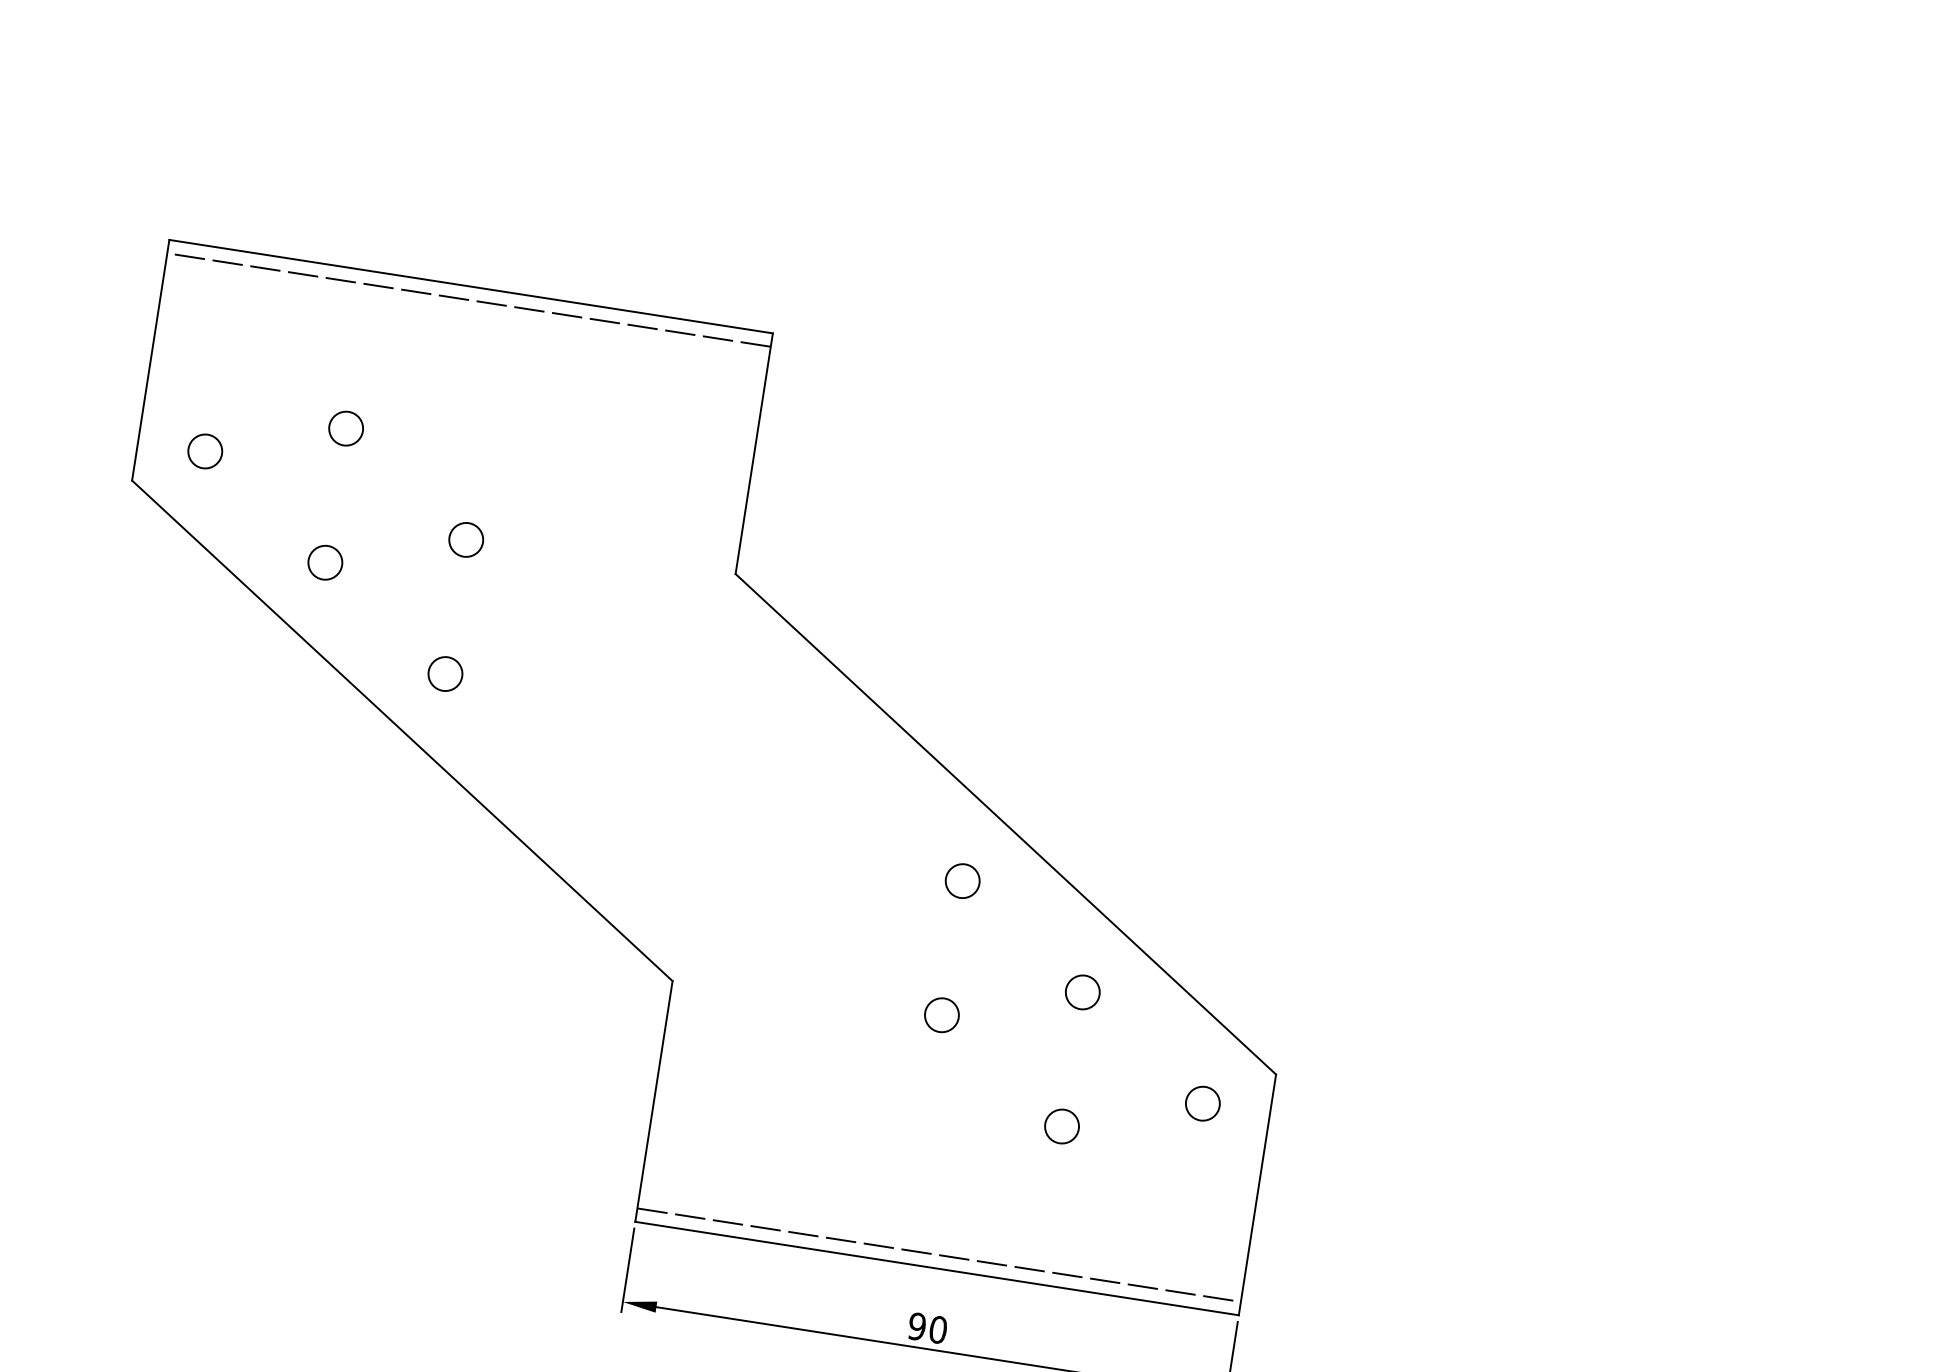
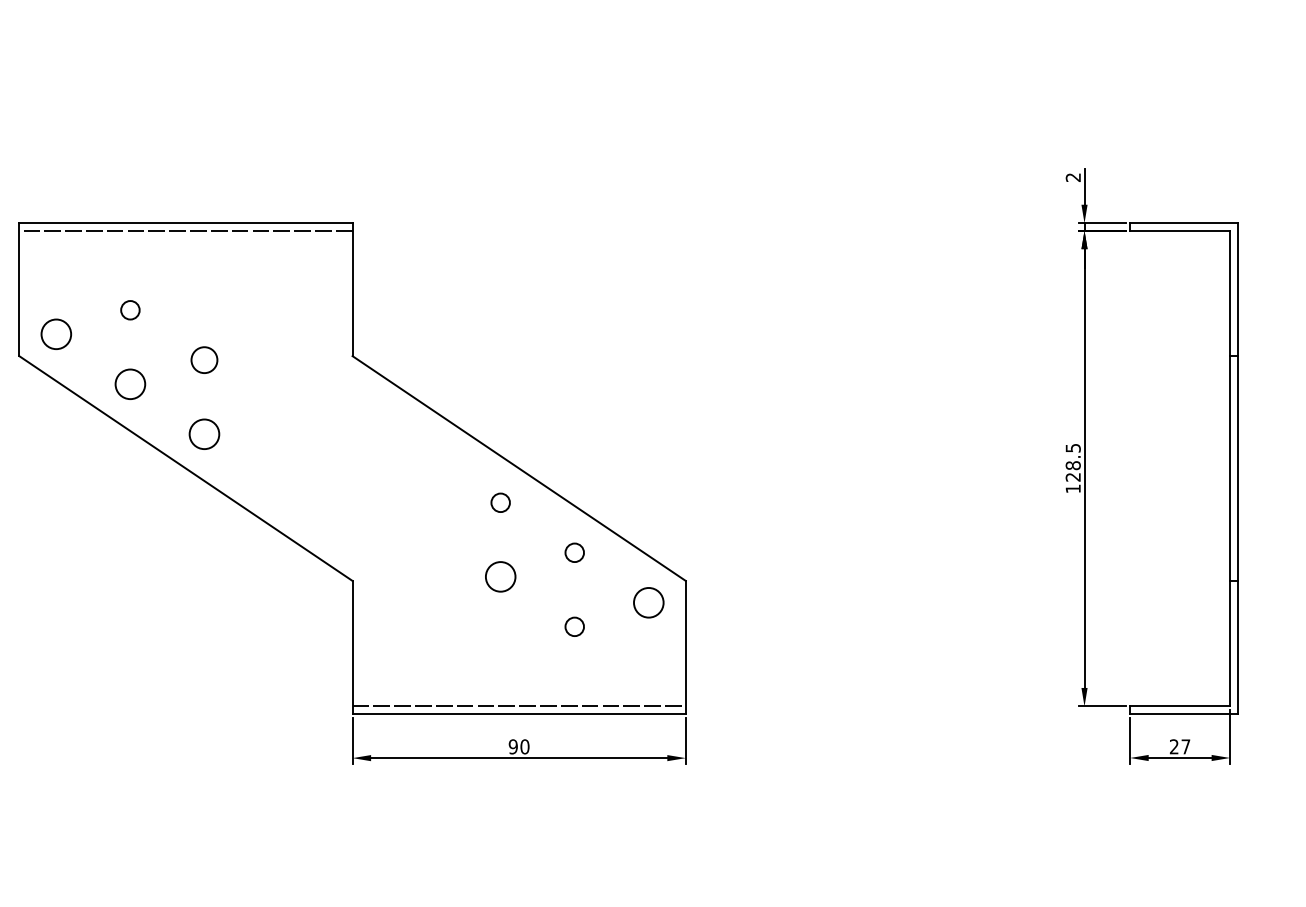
circle: (205, 451) -> (56, 334), size x1.6
circle: (466, 540) -> (204, 360), size x1.4
circle: (325, 563) -> (130, 384), size x1.6
circle: (445, 674) -> (204, 434), size x1.6
circle: (941, 1014) -> (500, 576), size x1.6
circle: (1202, 1103) -> (648, 602), size x1.6

